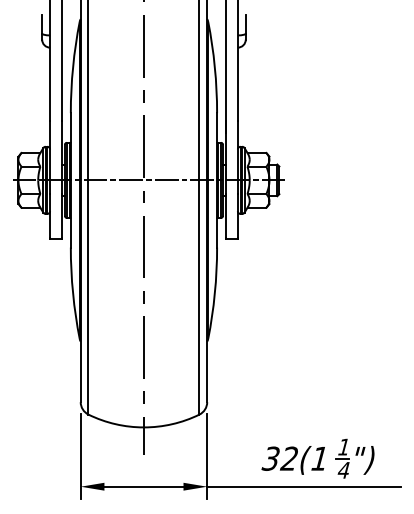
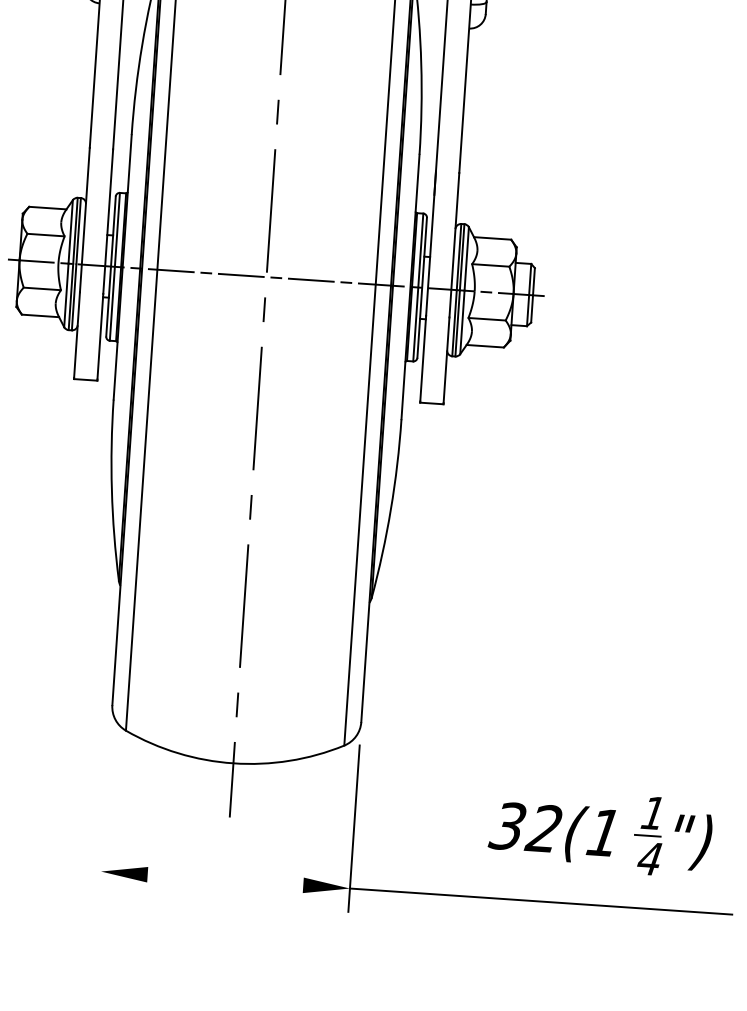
line: (80, 456) -> (104, 812), removed
part: (317, 458) -> (599, 831), moved
line: (143, 486) -> (224, 879), removed

